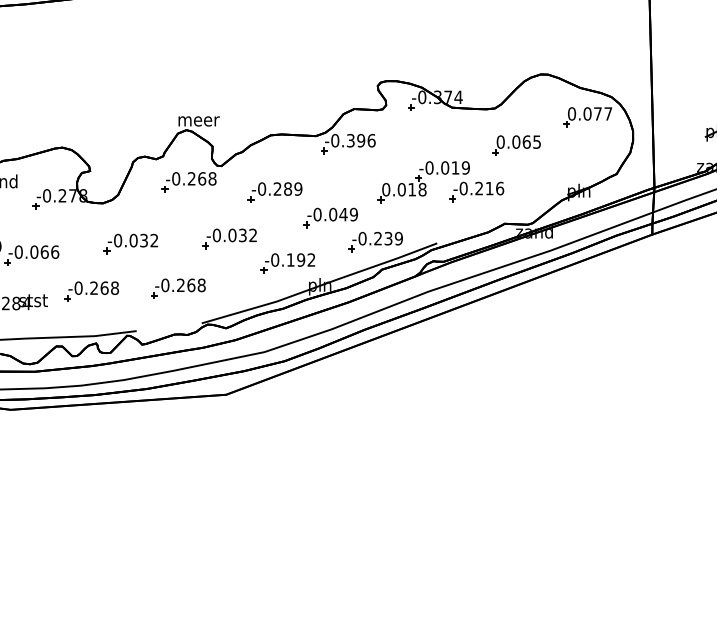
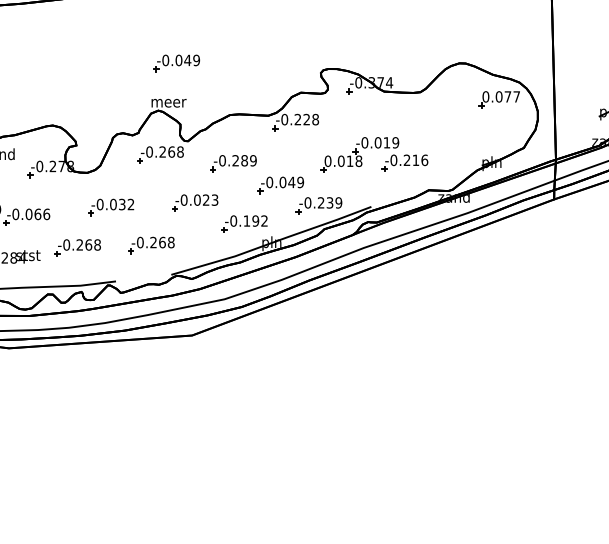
part: (207, 74) -> (176, 63), added
text: (360, 140) -> (306, 119), -0.396 -> -0.228
part: (516, 145) -> (438, 123), removed
text: (247, 234) -> (210, 199), -0.032 -> -0.023

